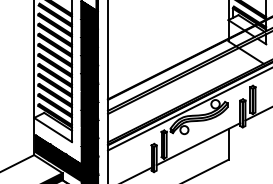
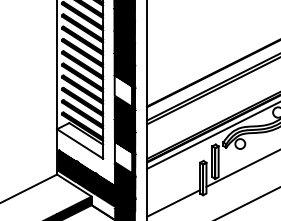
fill: (88, 86) -> (123, 90), removed
fill: (88, 141) -> (123, 157), removed

